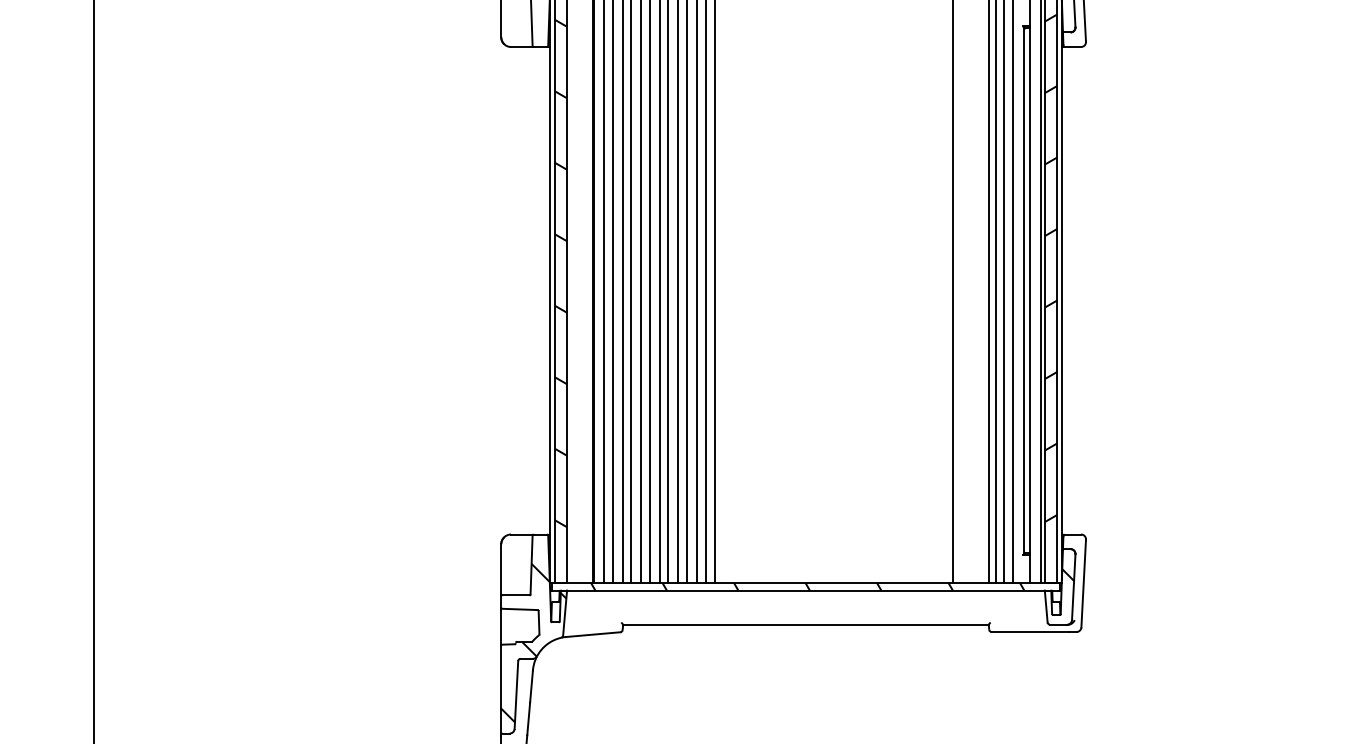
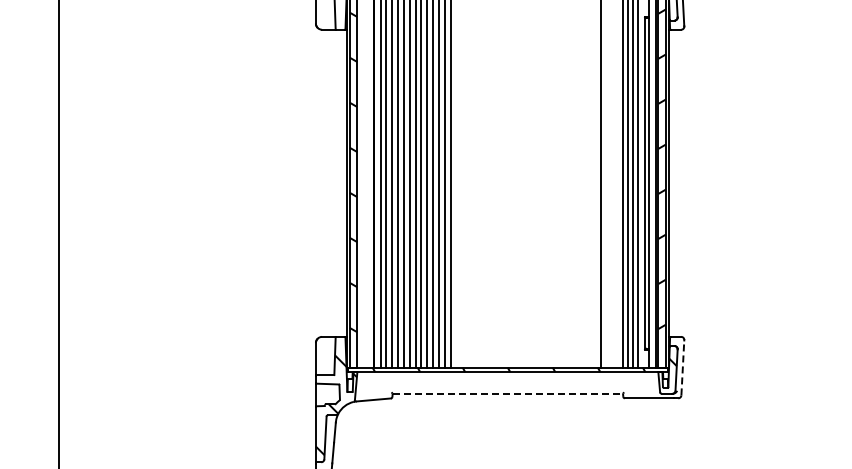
line: (1083, 583) -> (682, 367), solid -> dashed
line: (806, 624) -> (508, 393), solid -> dashed

